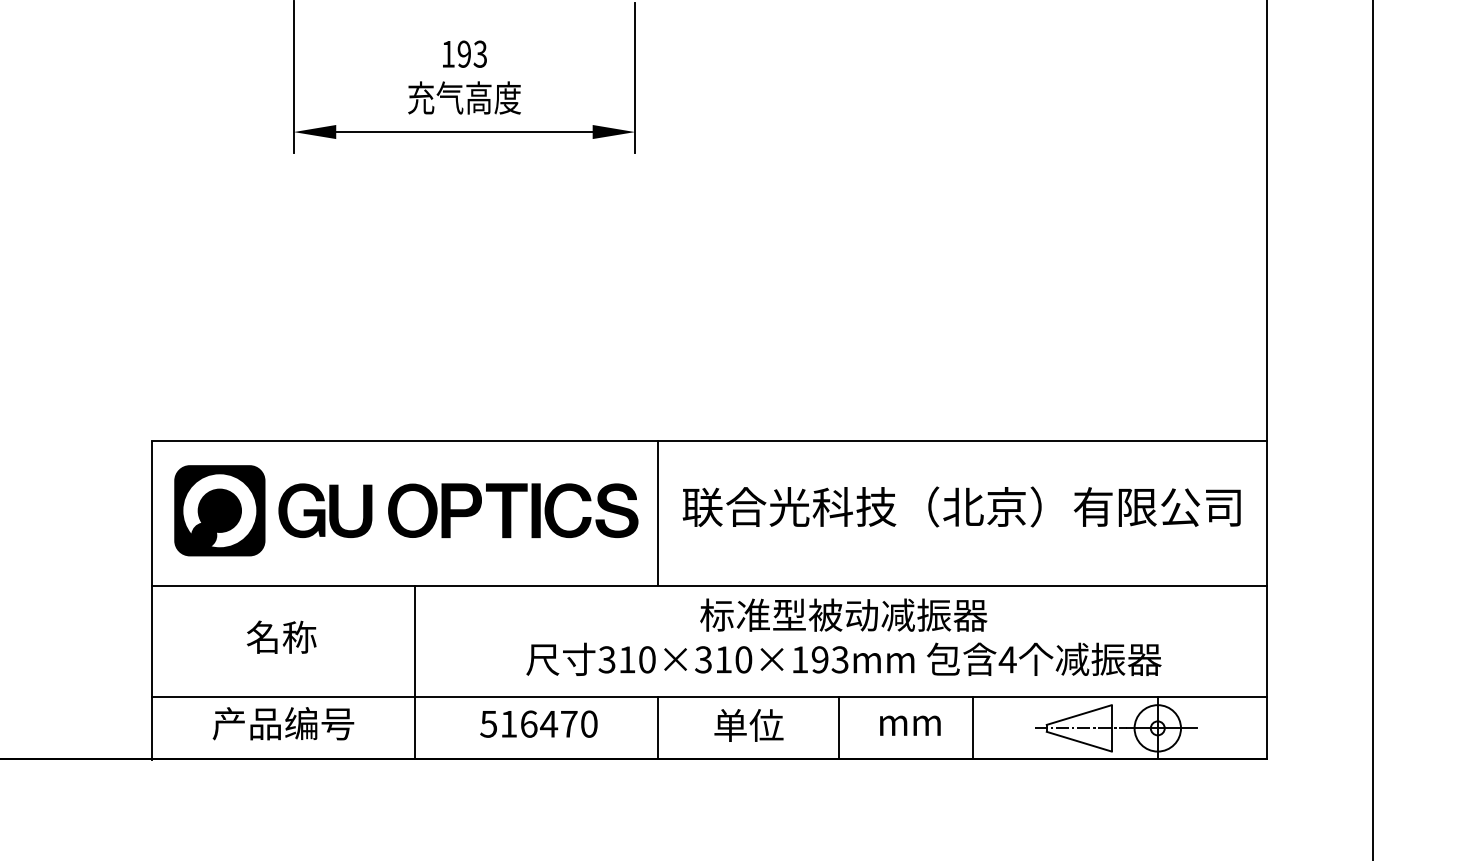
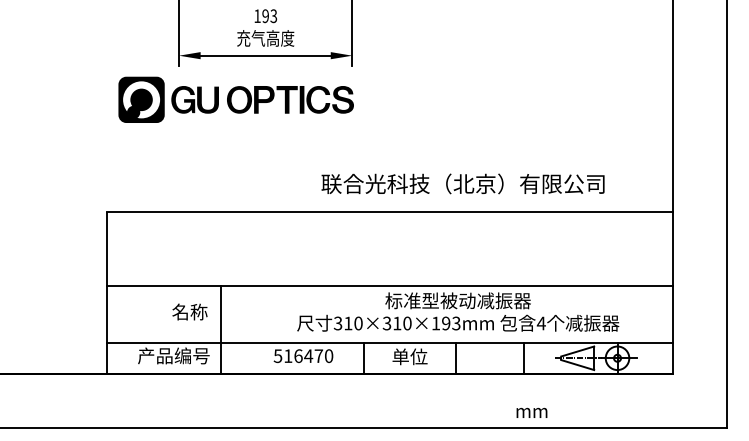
text: (960, 506) -> (462, 183), moved
part: (404, 510) -> (235, 99), moved
line: (657, 512) -> (363, 248), removed
text: (280, 636) -> (189, 311), moved
line: (414, 673) -> (220, 330), moved
text: (909, 724) -> (531, 412), moved

